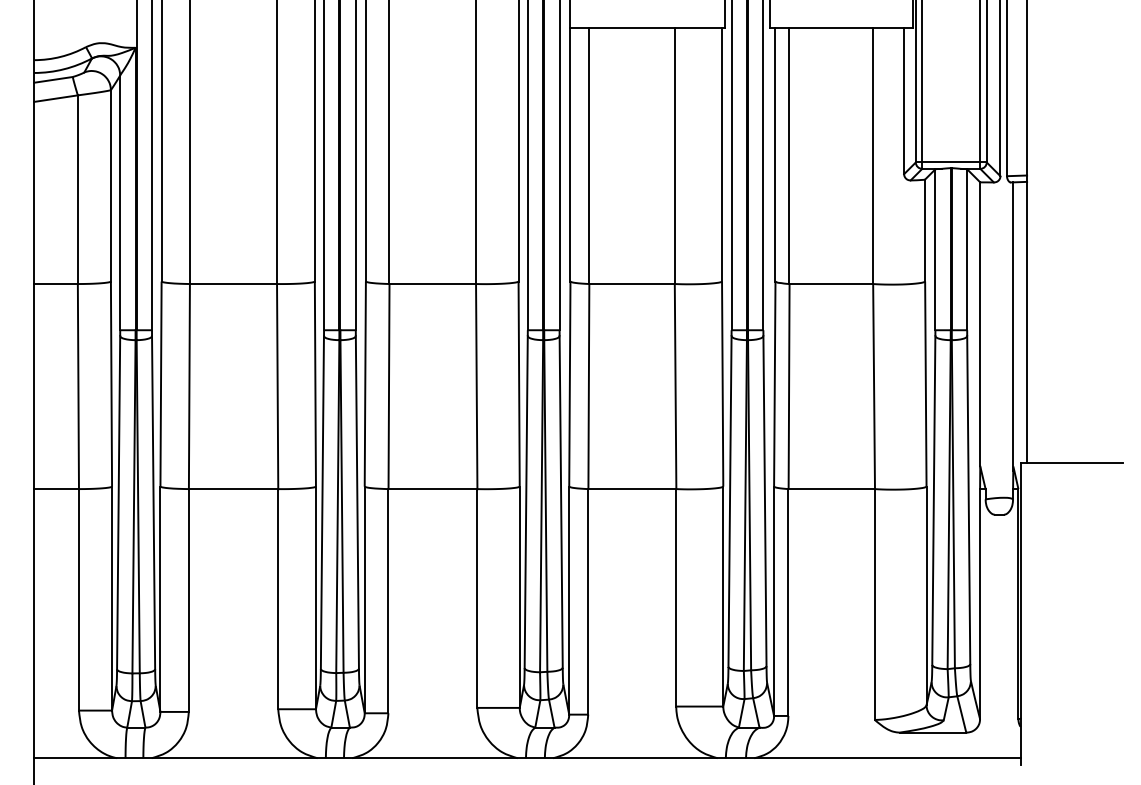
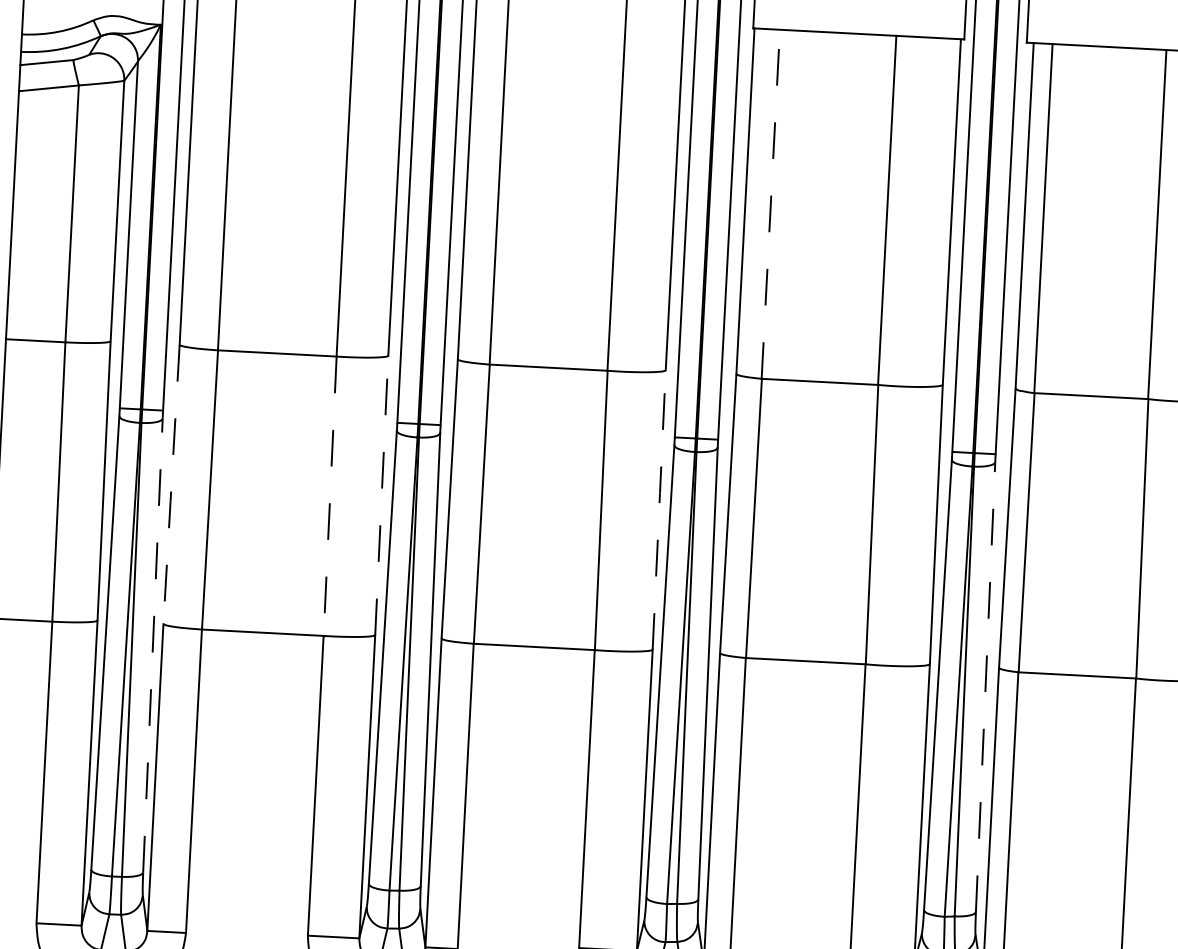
line: (589, 155) -> (771, 203), solid -> dashed
line: (315, 382) -> (382, 493), solid -> dashed
line: (519, 382) -> (659, 507), solid -> dashed
line: (161, 385) -> (172, 486), solid -> dashed
line: (277, 387) -> (329, 497), solid -> dashed
line: (764, 500) -> (984, 686), solid -> dashed
line: (153, 502) -> (152, 645), solid -> dashed

